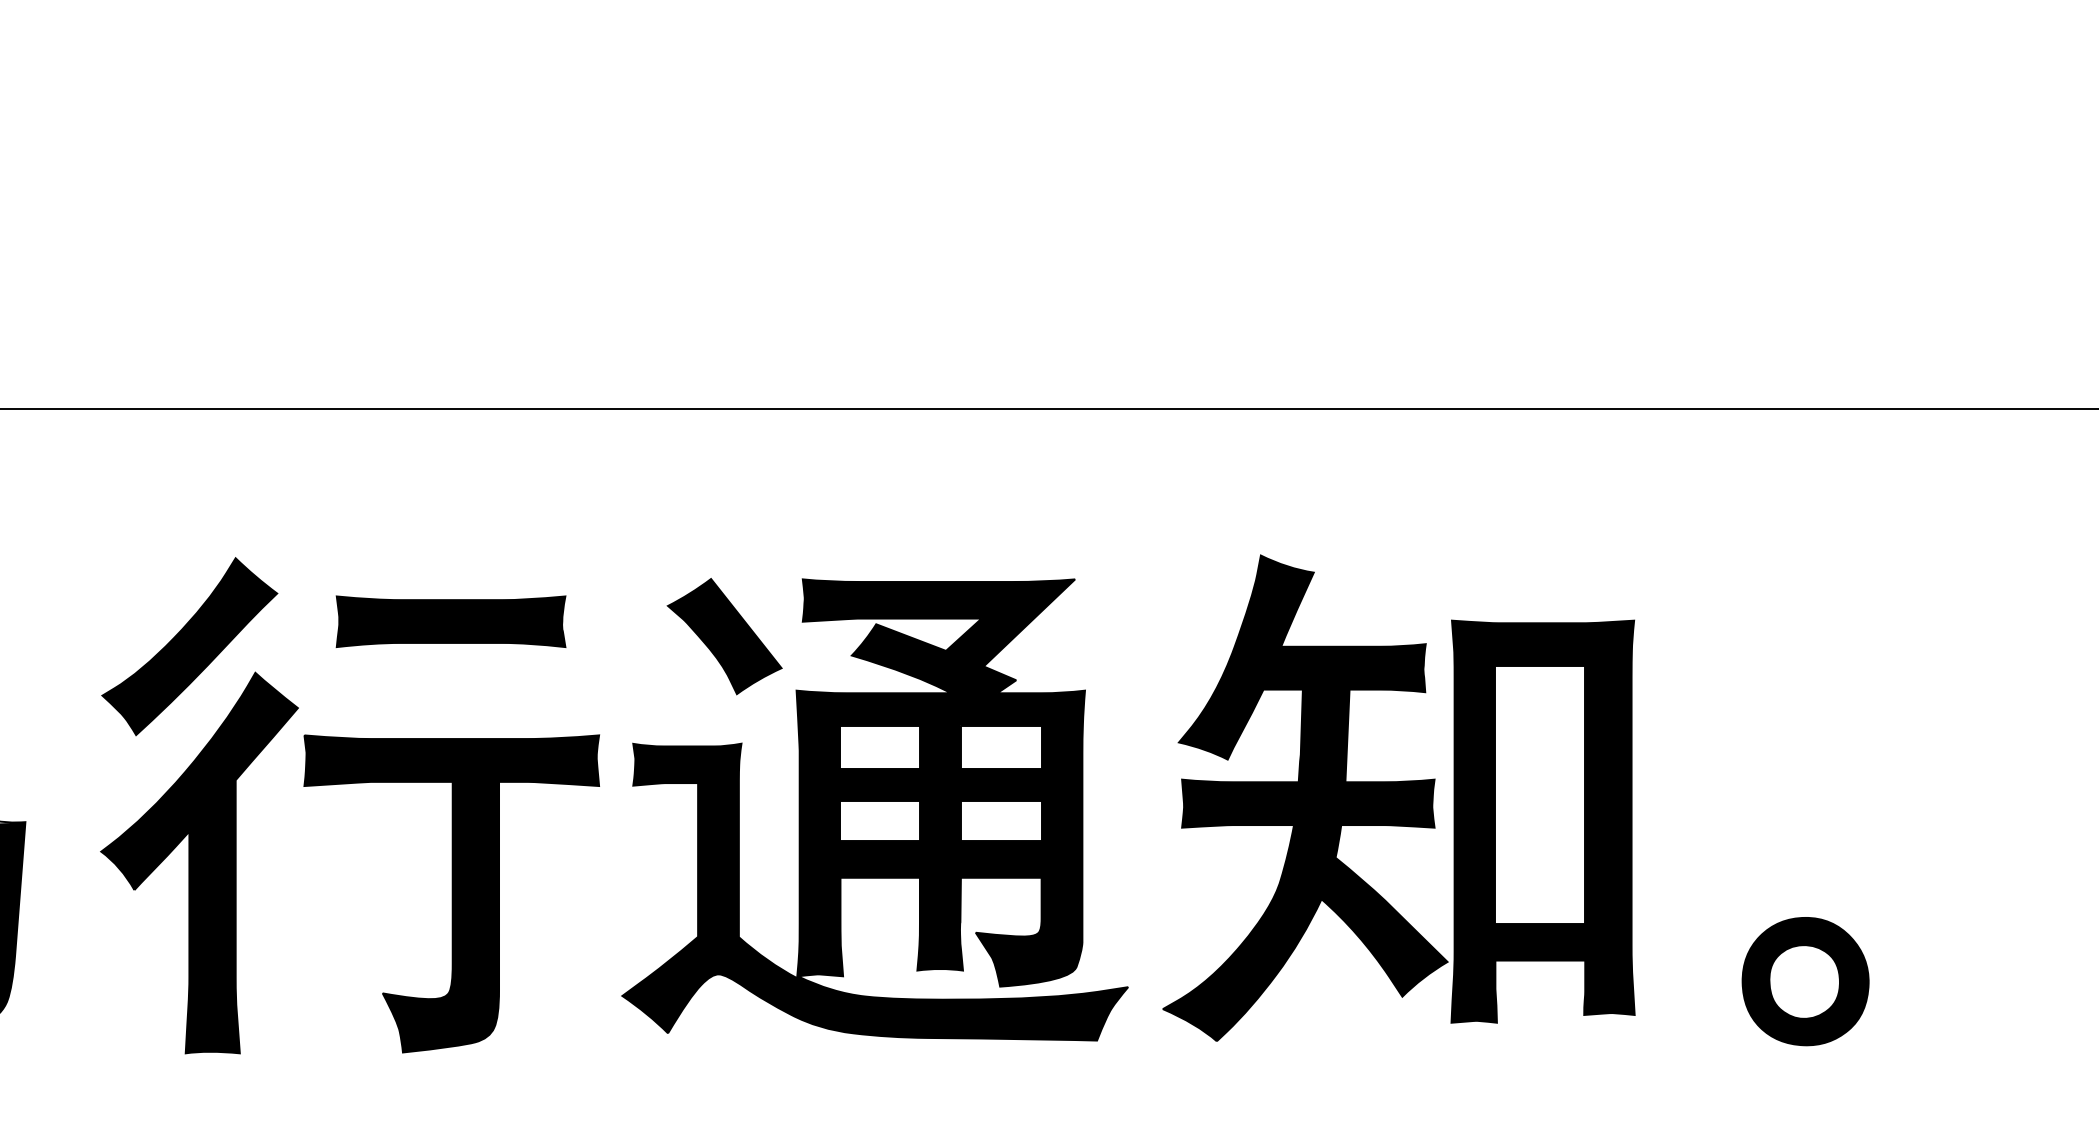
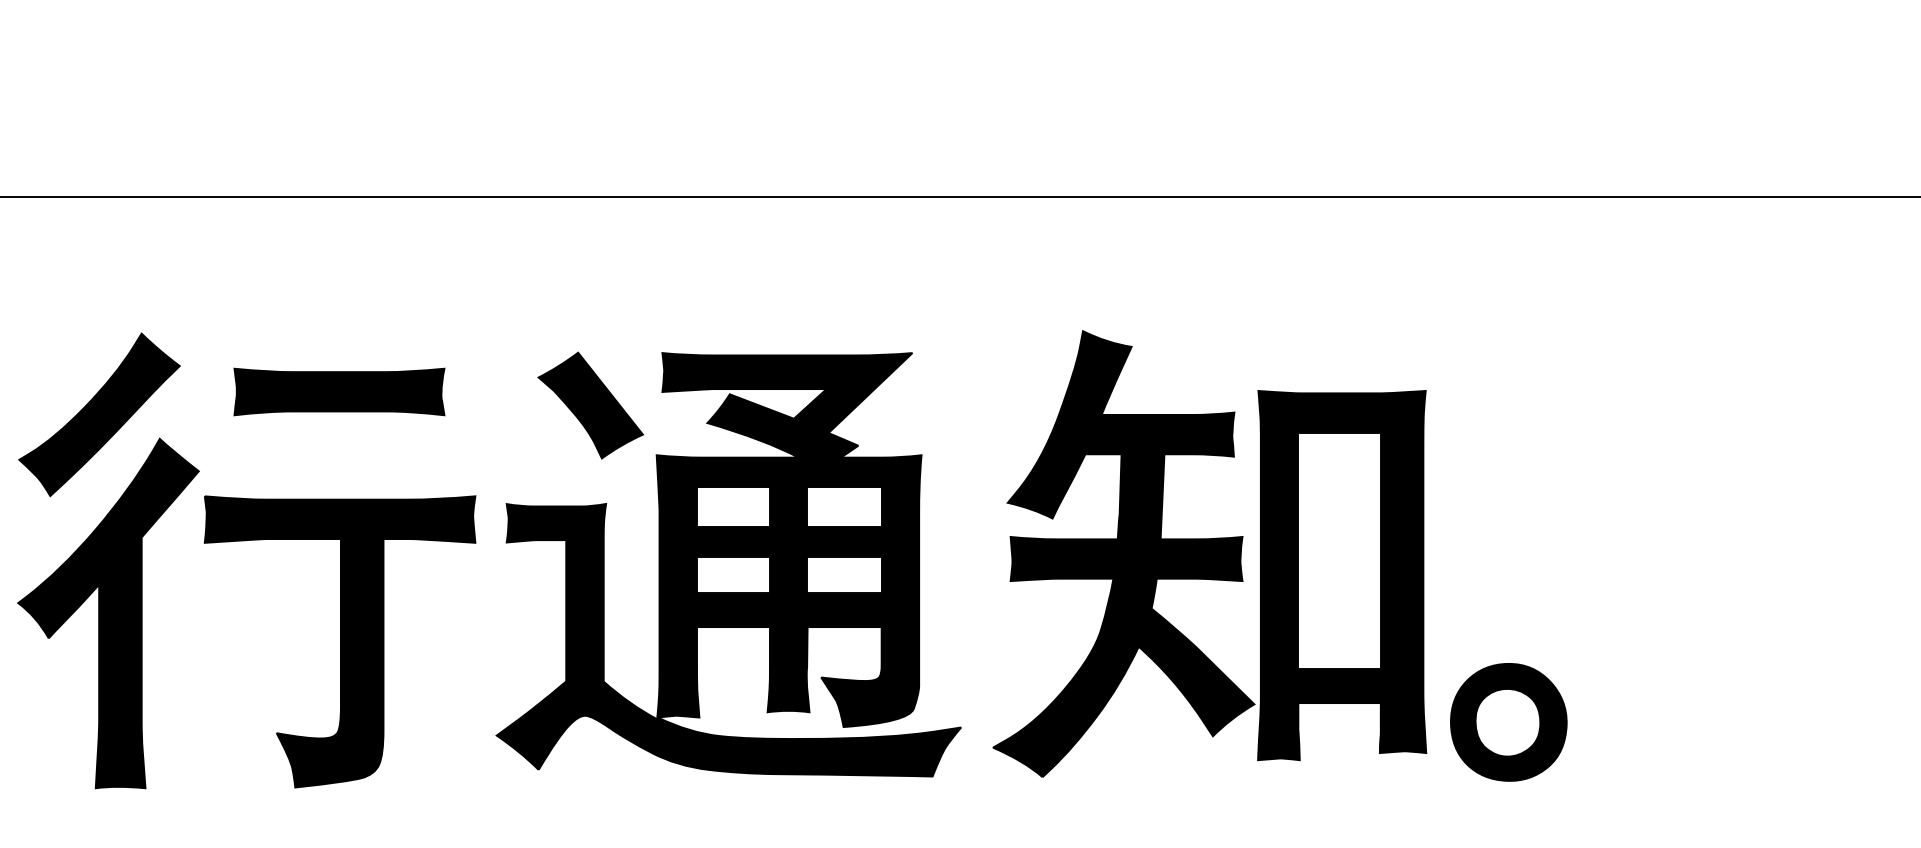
part: (1805, 981) -> (1508, 722), moved

